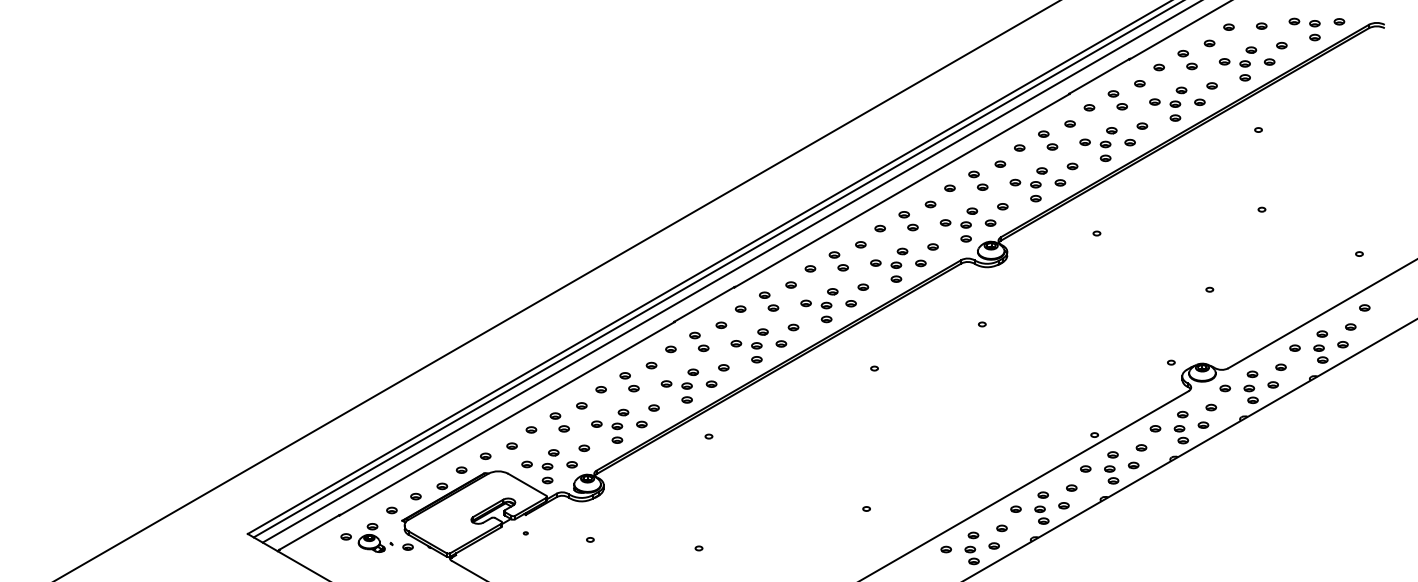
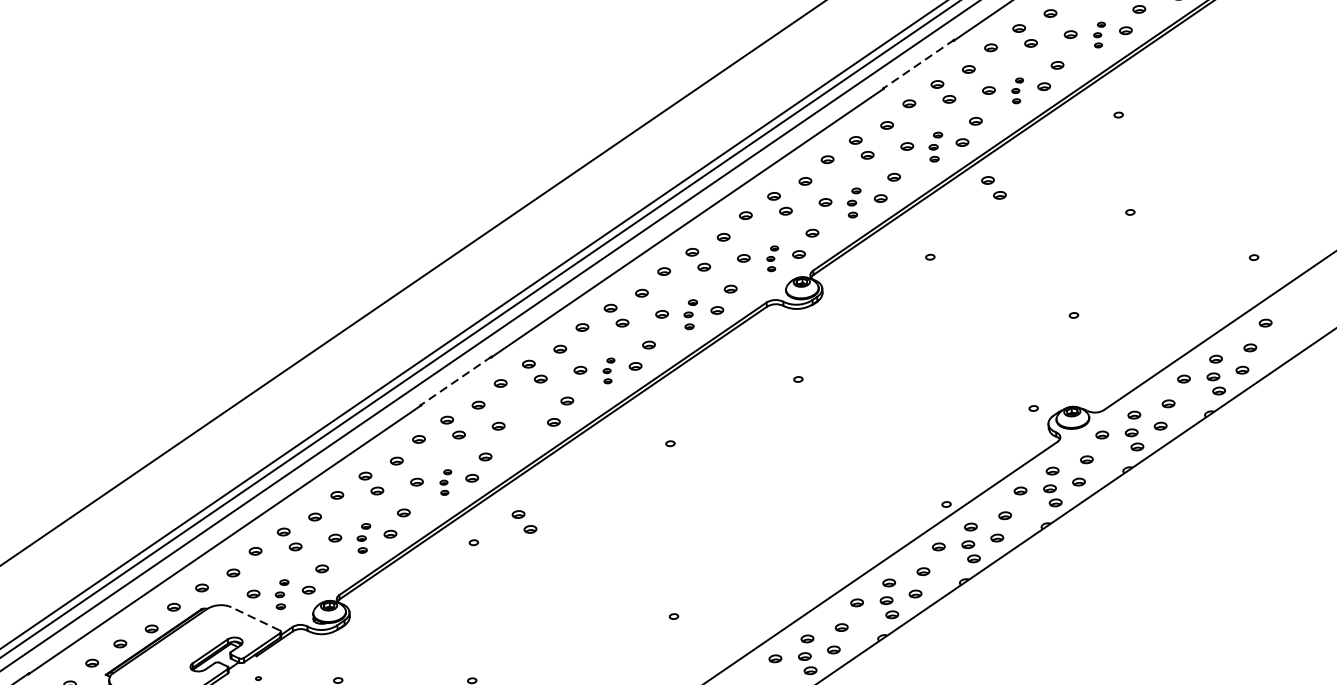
part: (1248, 63) -> (1100, 34), size x0.6
line: (1099, 76) -> (918, 64), solid -> dashed
part: (1178, 103) -> (1018, 90), size x0.6
part: (1108, 144) -> (936, 146), size x0.7
part: (1152, 181) -> (993, 188), added
part: (1038, 184) -> (854, 202), size x0.7
part: (969, 224) -> (773, 258), size x0.6
part: (899, 264) -> (691, 313), size x0.7
line: (704, 304) -> (455, 381), solid -> dashed
part: (829, 305) -> (609, 370), size x0.6
part: (759, 345) -> (527, 426), removed
part: (690, 385) -> (446, 481), size x0.6
part: (751, 422) -> (524, 521), added
part: (620, 425) -> (364, 537), size x0.7
part: (550, 466) -> (282, 594), size x0.7
line: (527, 484) -> (255, 618), solid -> dashed

